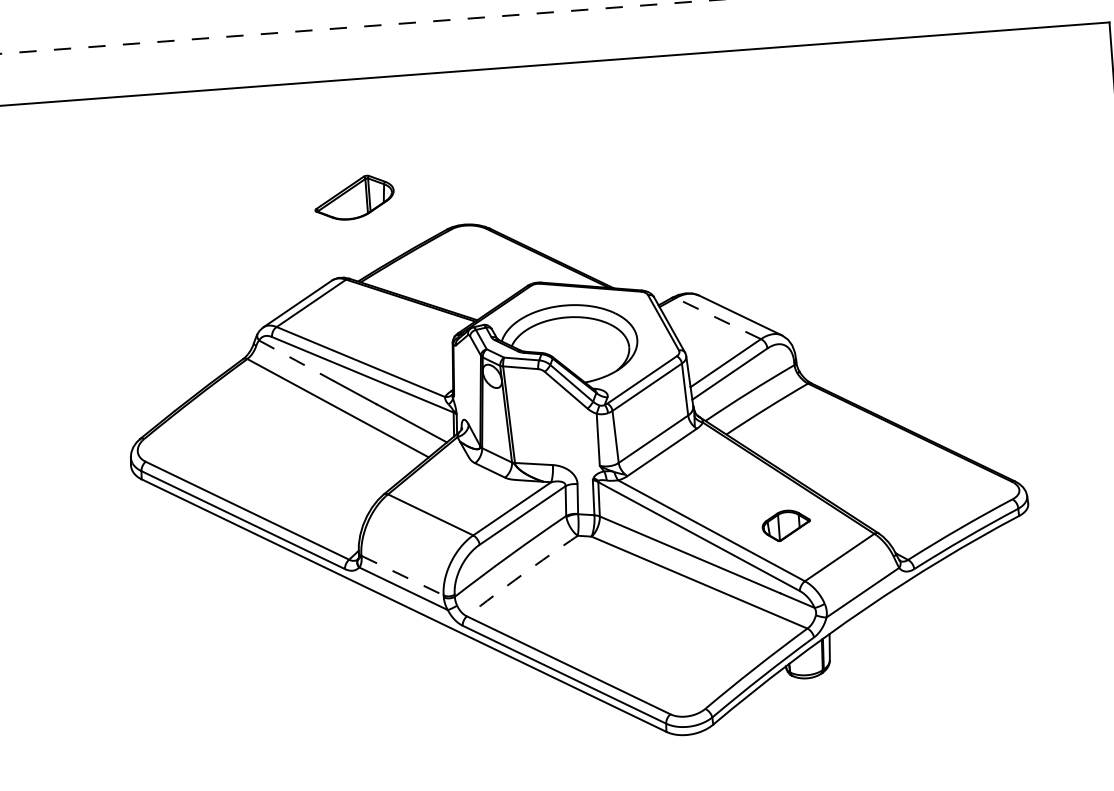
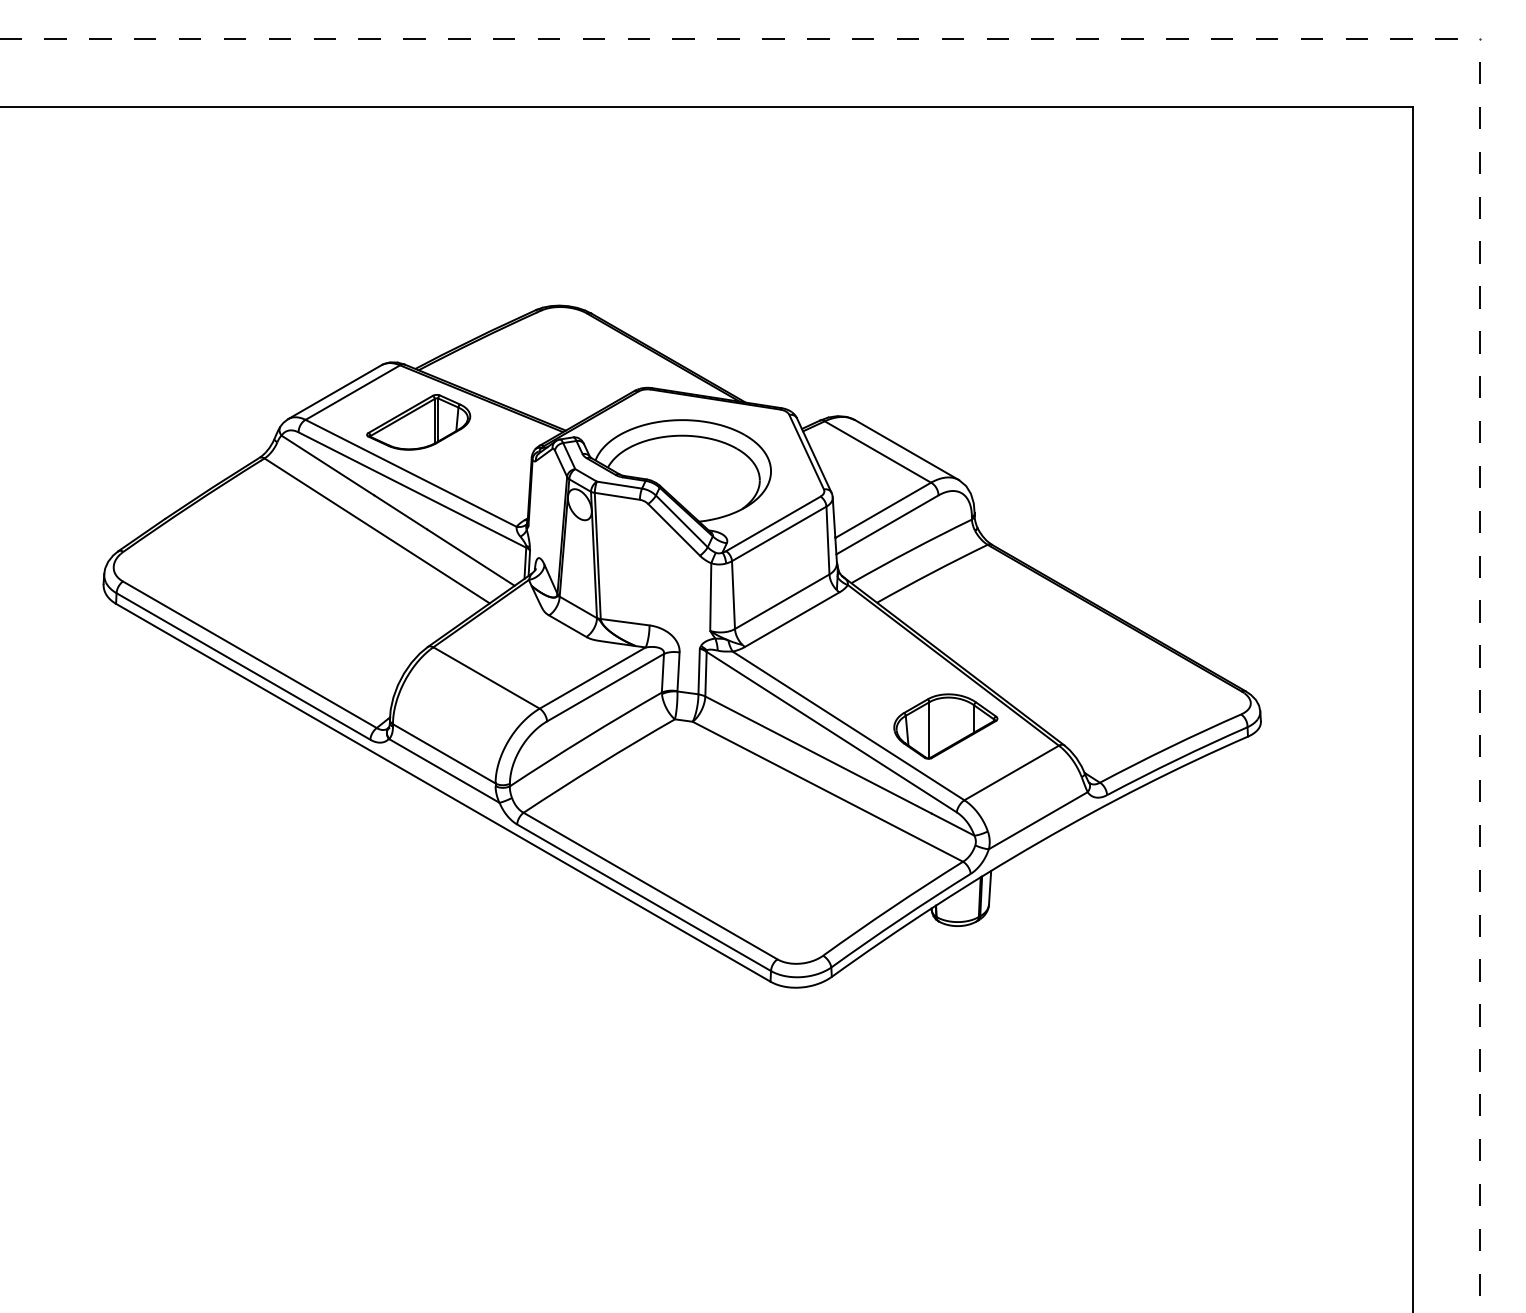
part: (354, 198) -> (418, 422), moved
line: (717, 318) -> (877, 451), dashed -> solid
line: (296, 360) -> (328, 465), dashed -> solid
part: (786, 525) -> (945, 726), size x1.67
arc: (521, 574) -> (598, 764), dashed -> solid
line: (402, 576) -> (444, 754), dashed -> solid

